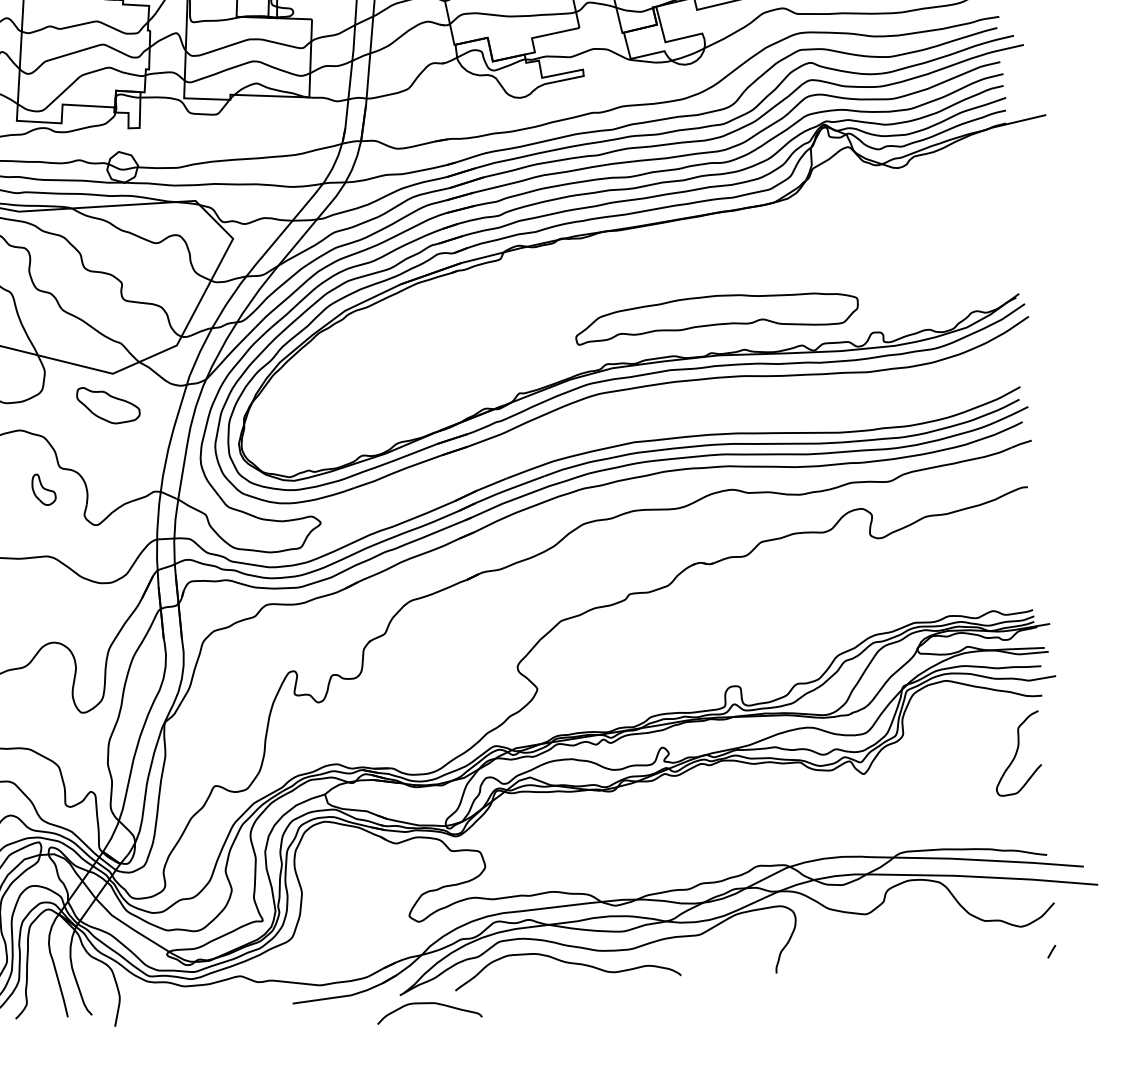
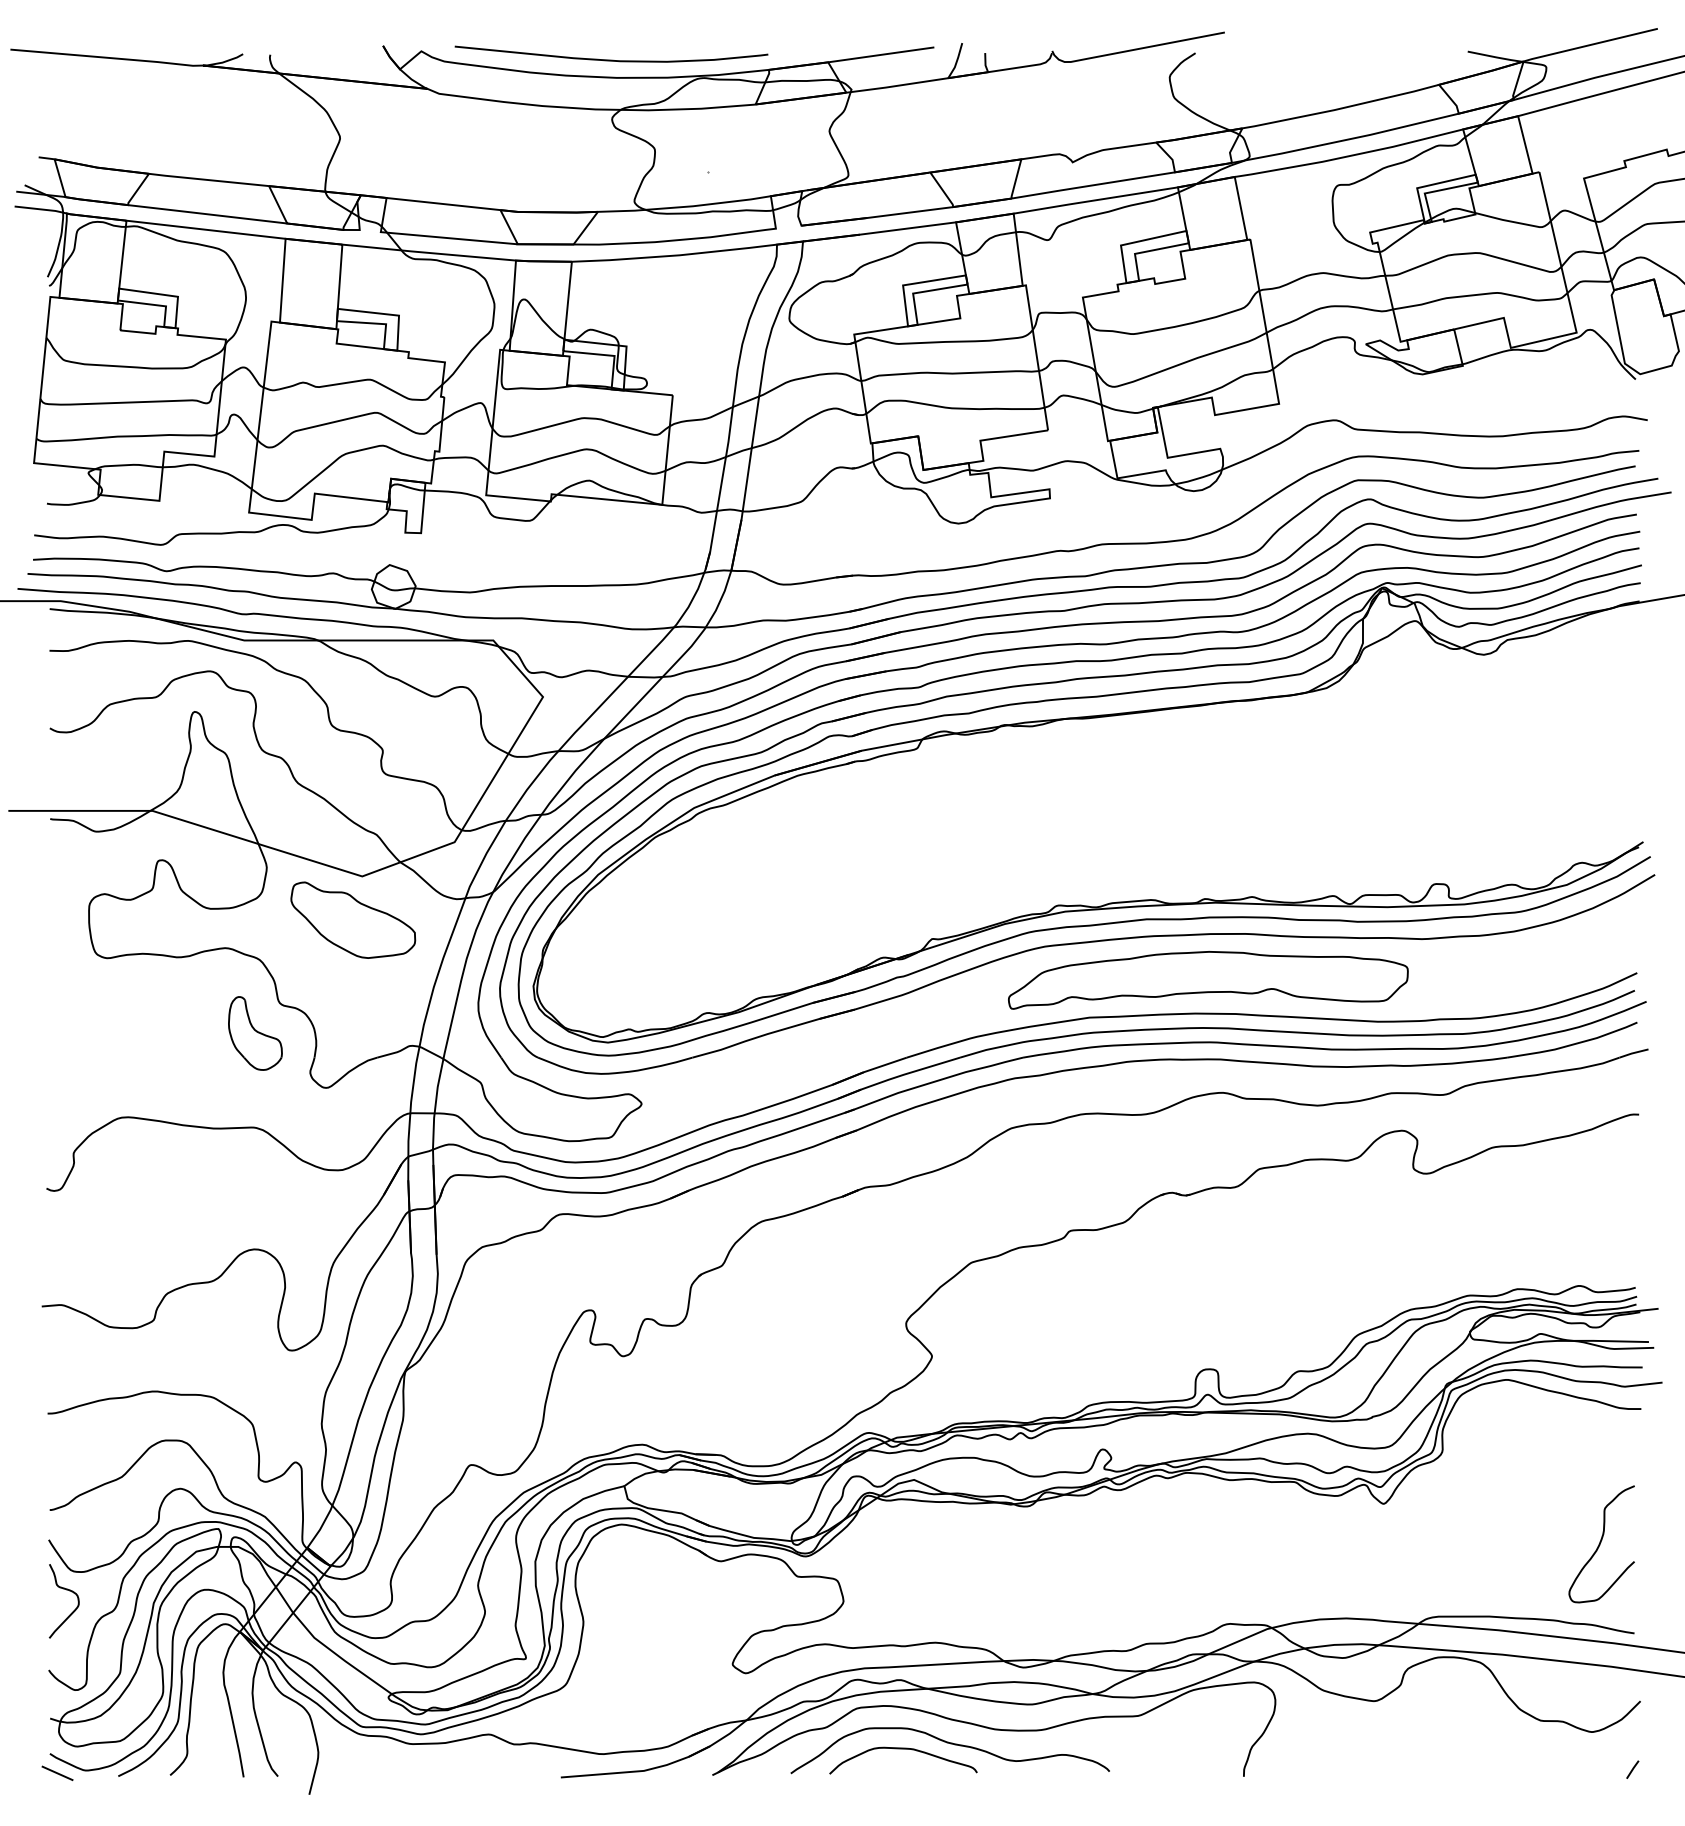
part: (716, 316) -> (1208, 980), moved
part: (108, 404) -> (353, 919), size x1.43
part: (44, 489) -> (255, 1033), size x1.67
curve: (1016, 753) -> (1600, 1544), moved
curve: (428, 1003) -> (903, 1749), moved

